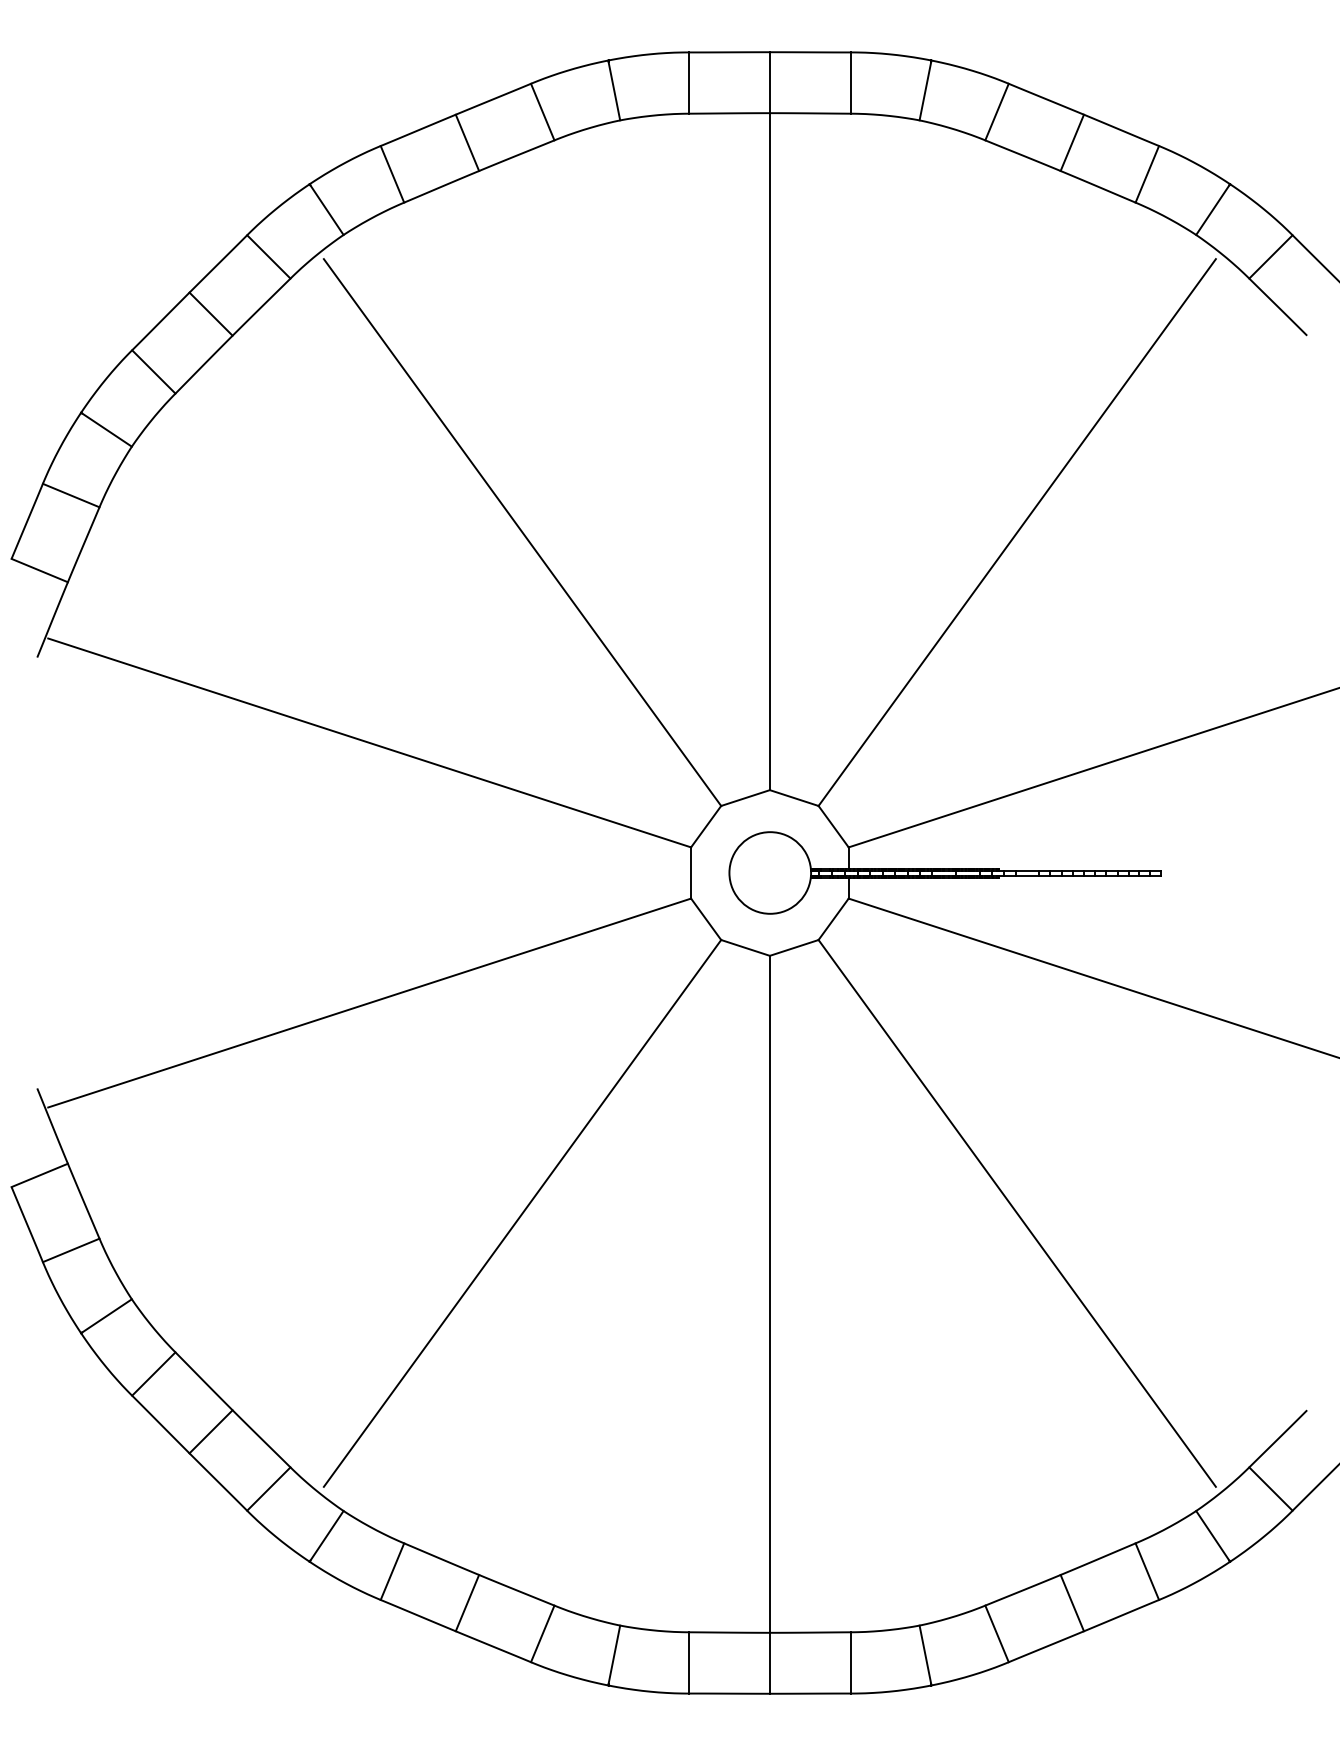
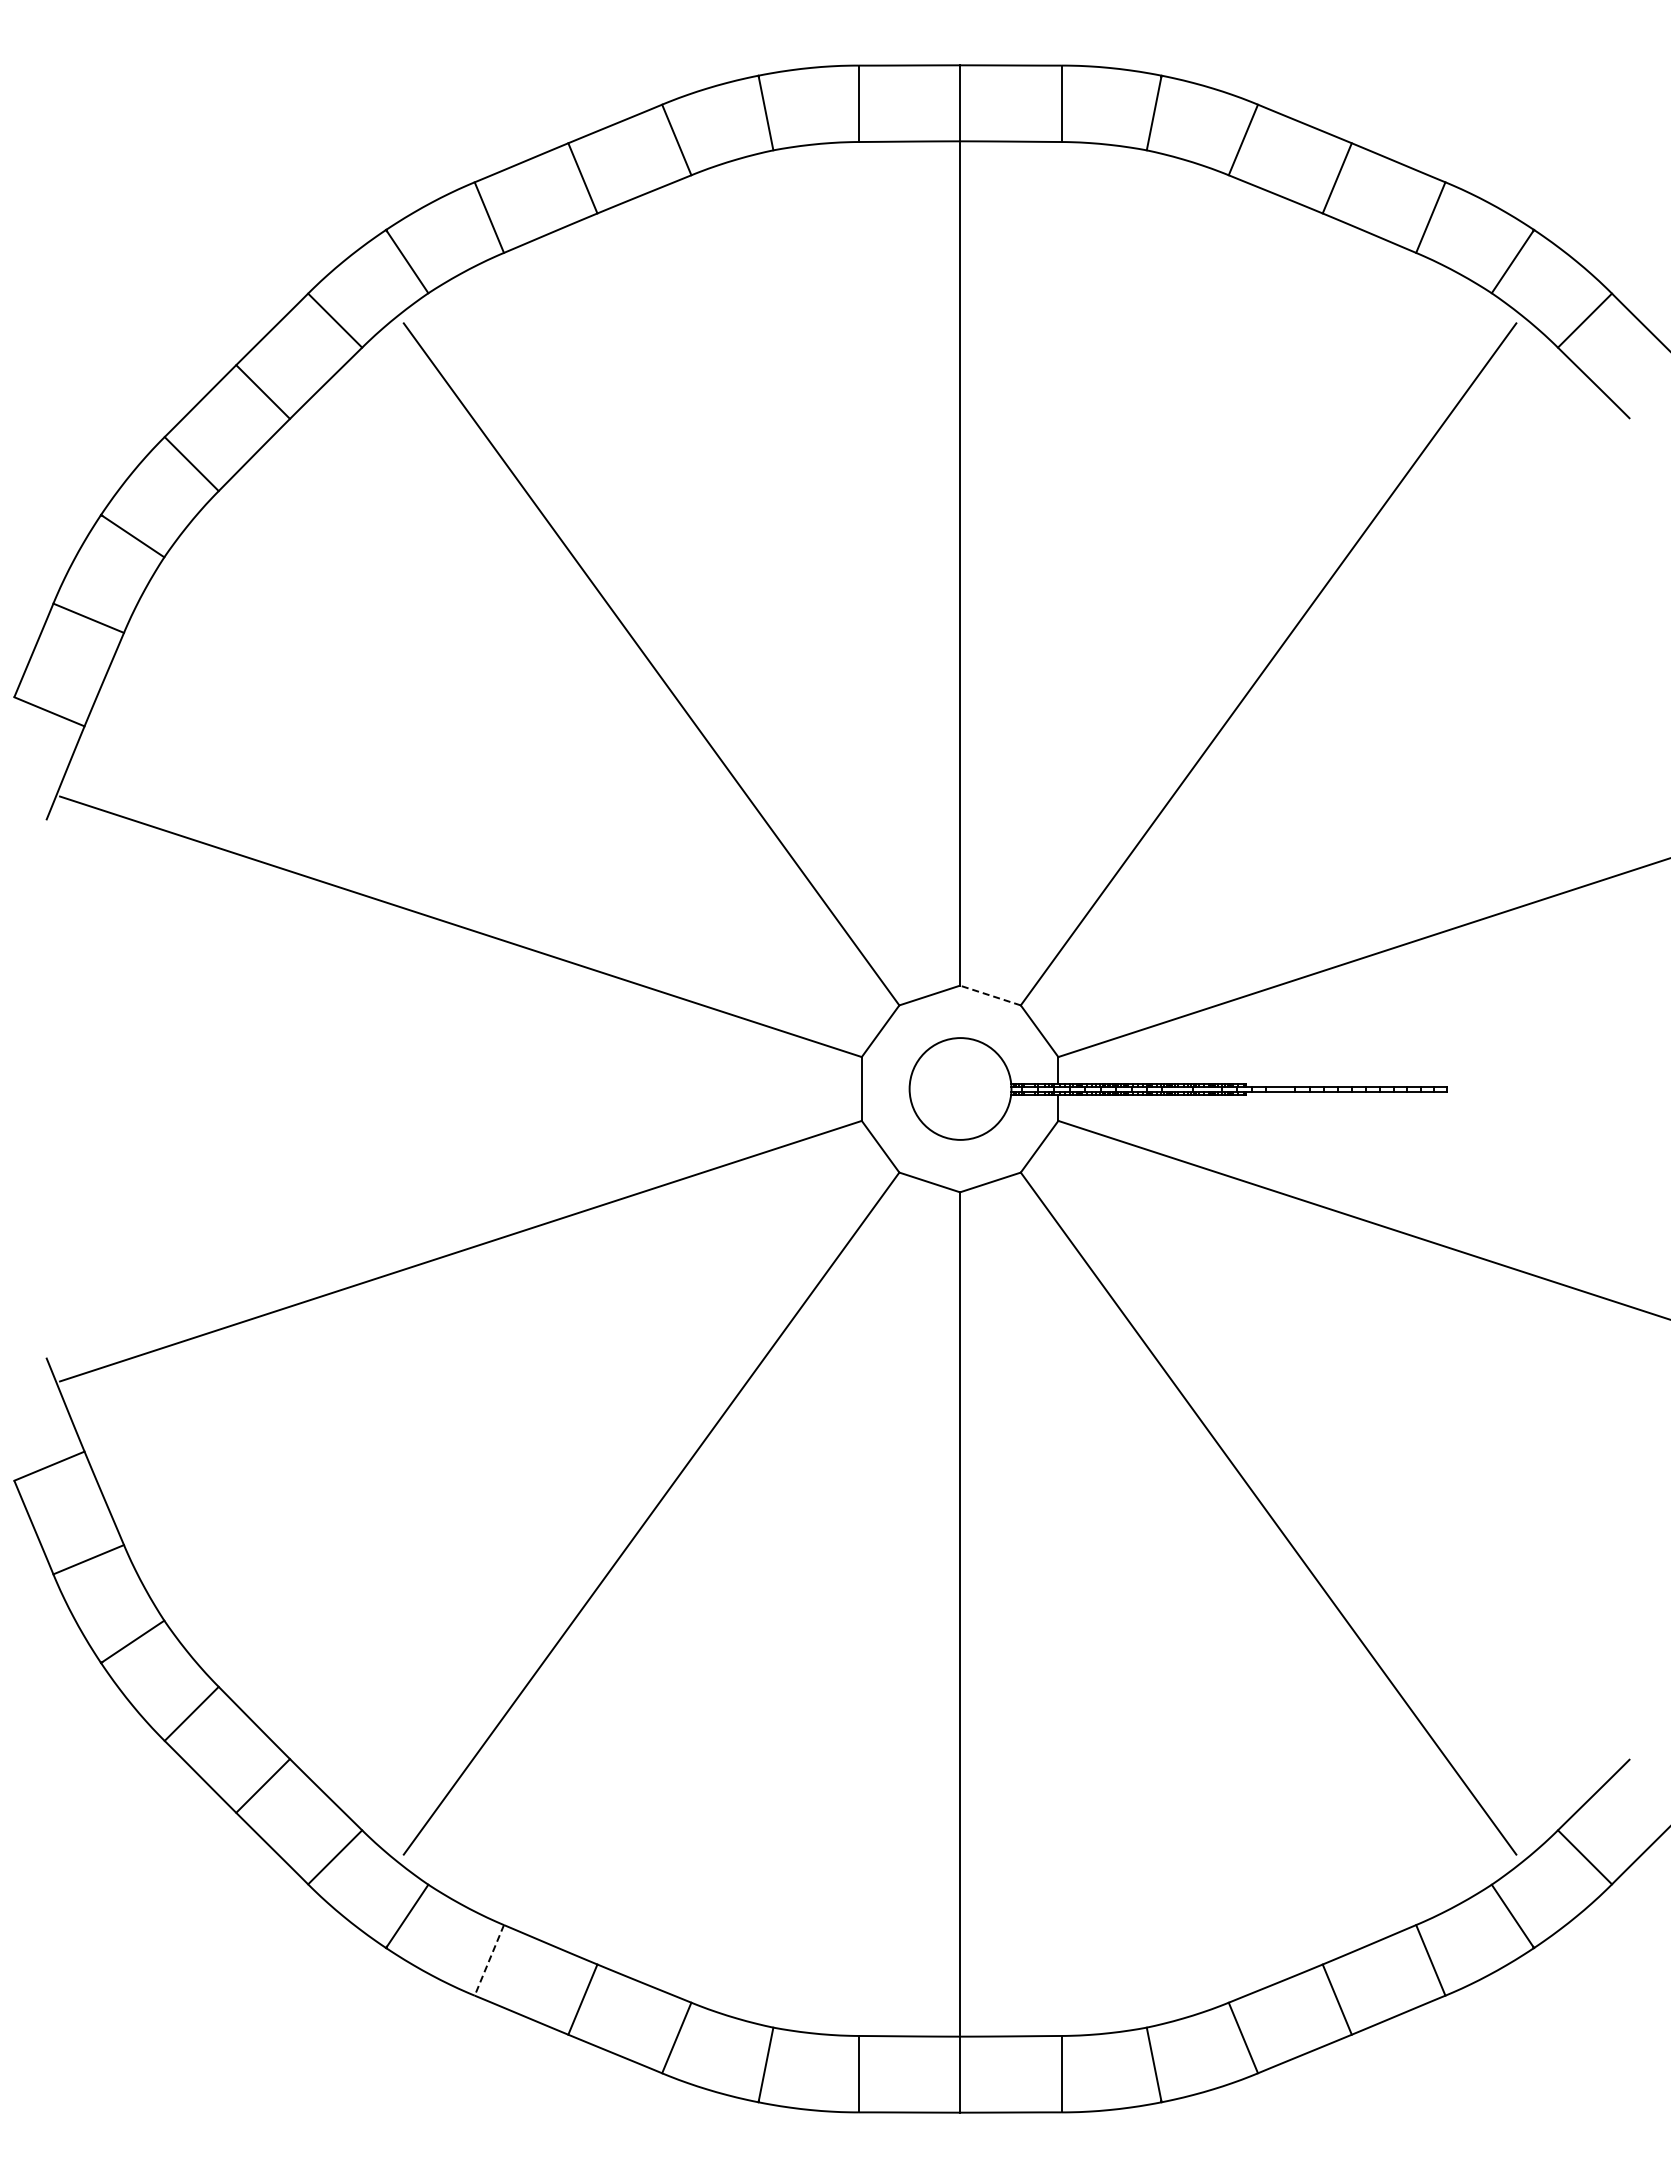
line: (794, 798) -> (990, 995), solid -> dashed
line: (392, 1571) -> (489, 1960), solid -> dashed

